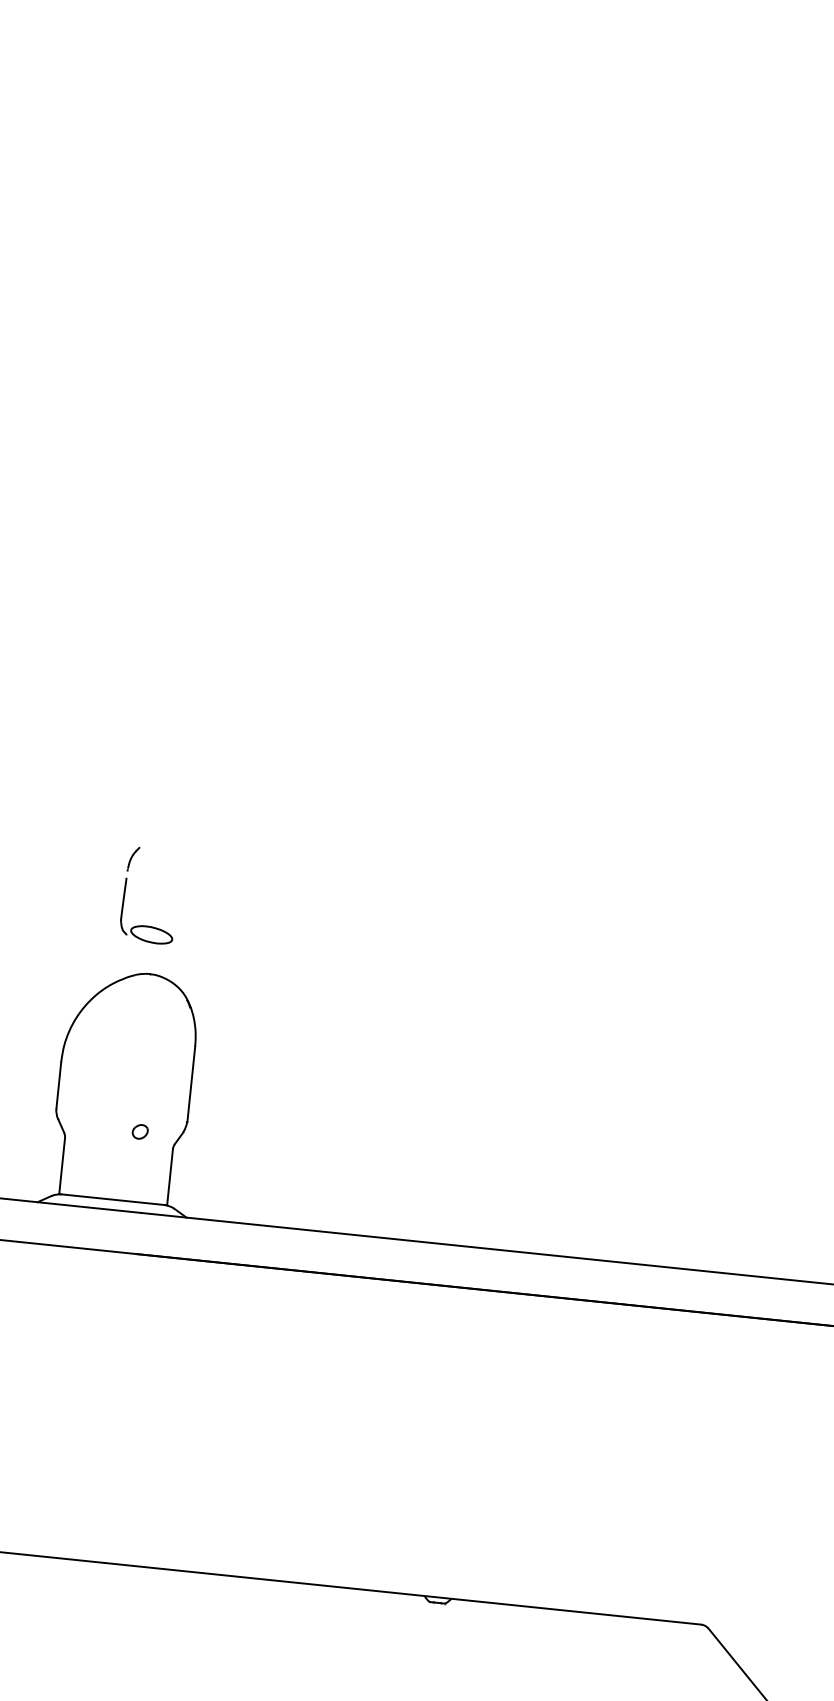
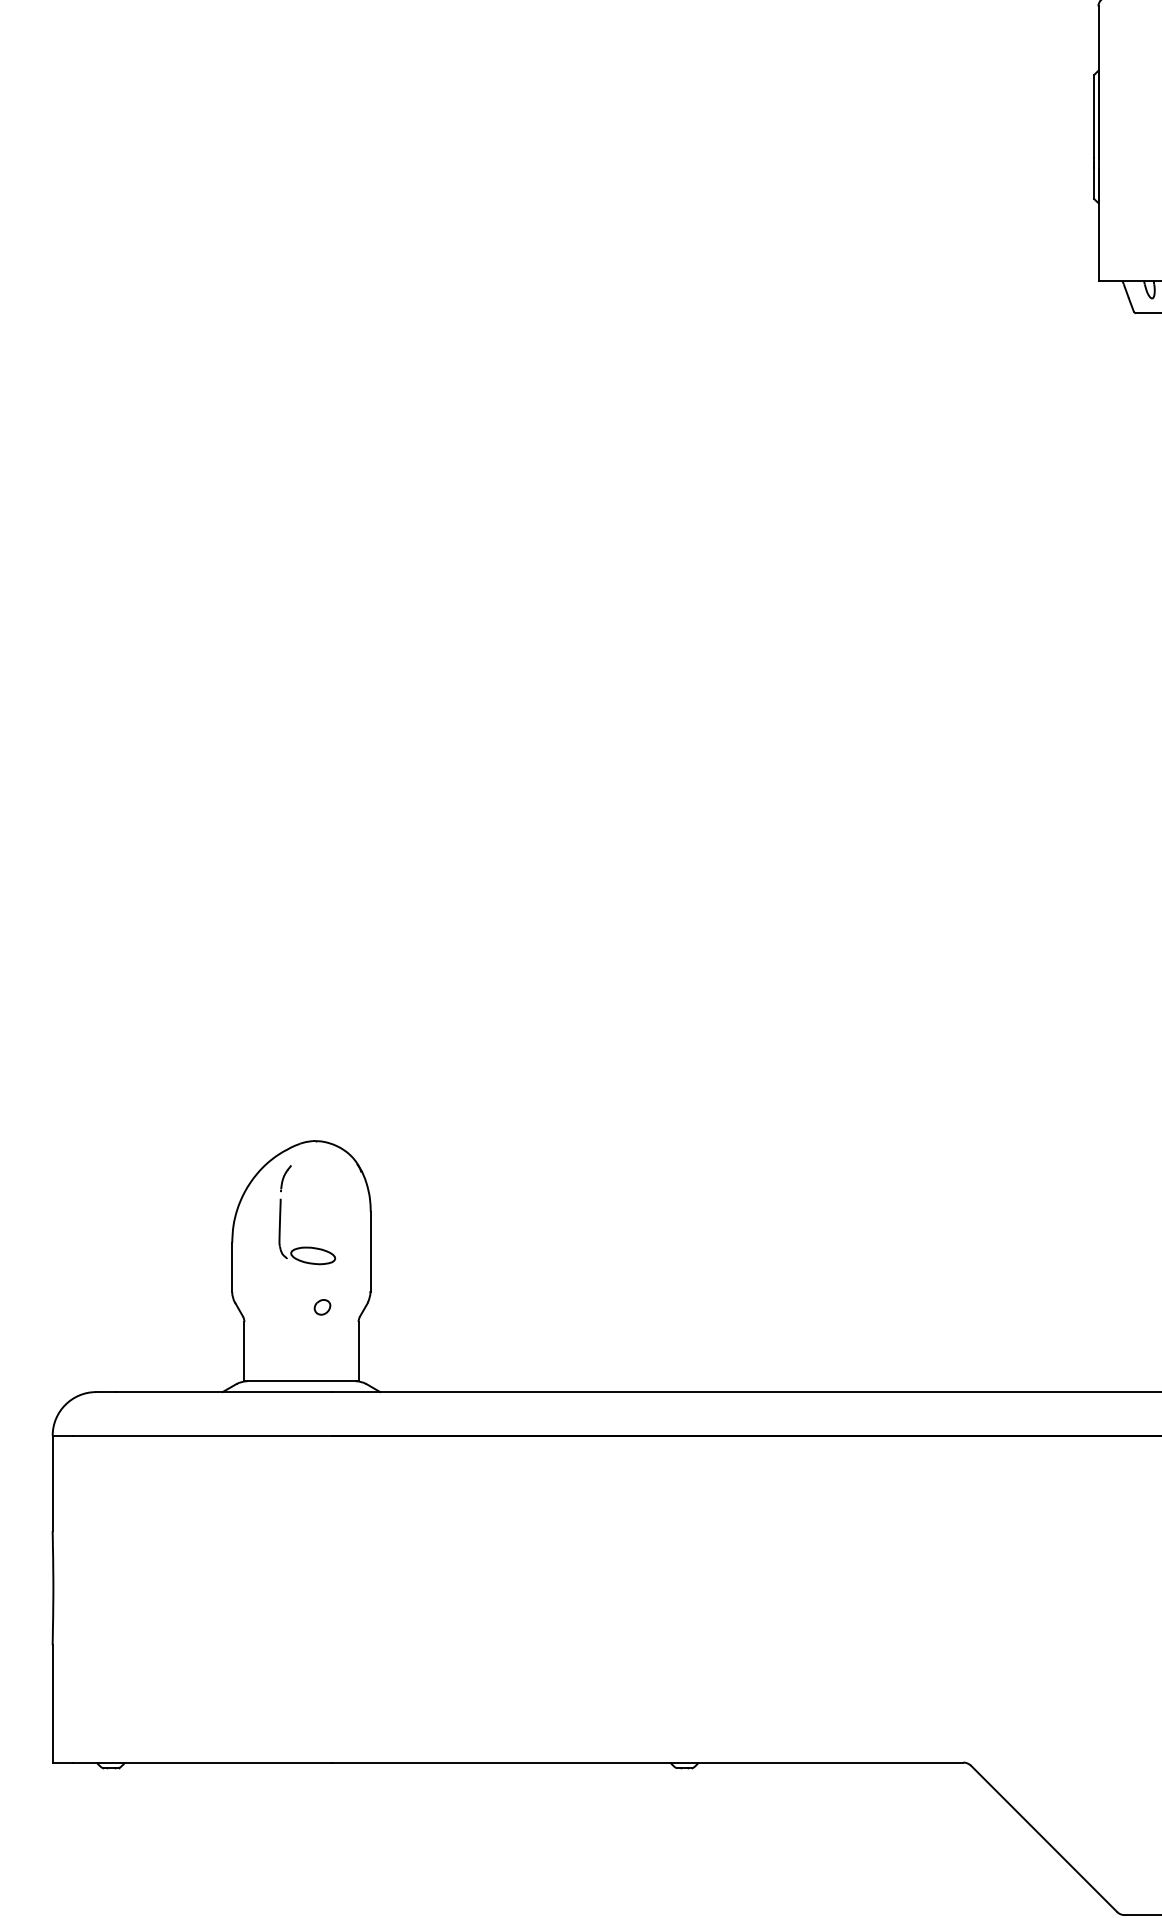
part: (125, 893) -> (281, 1215), moved

